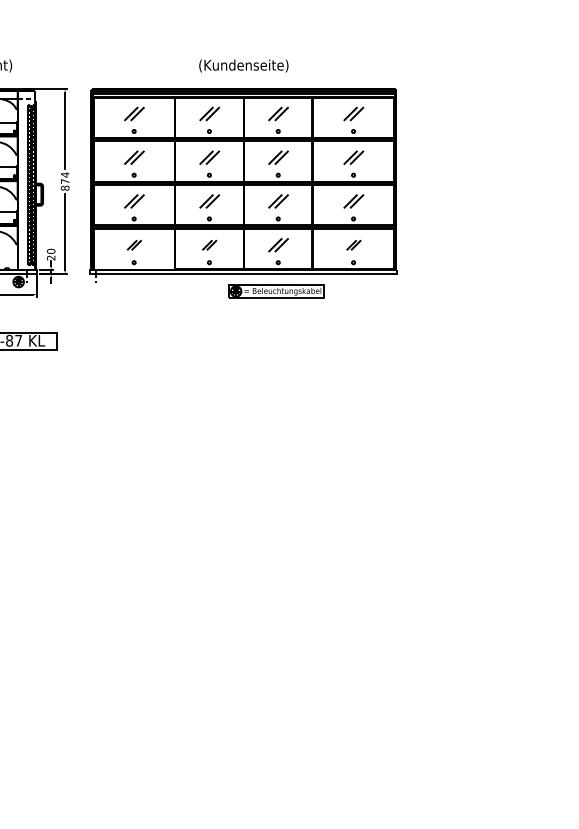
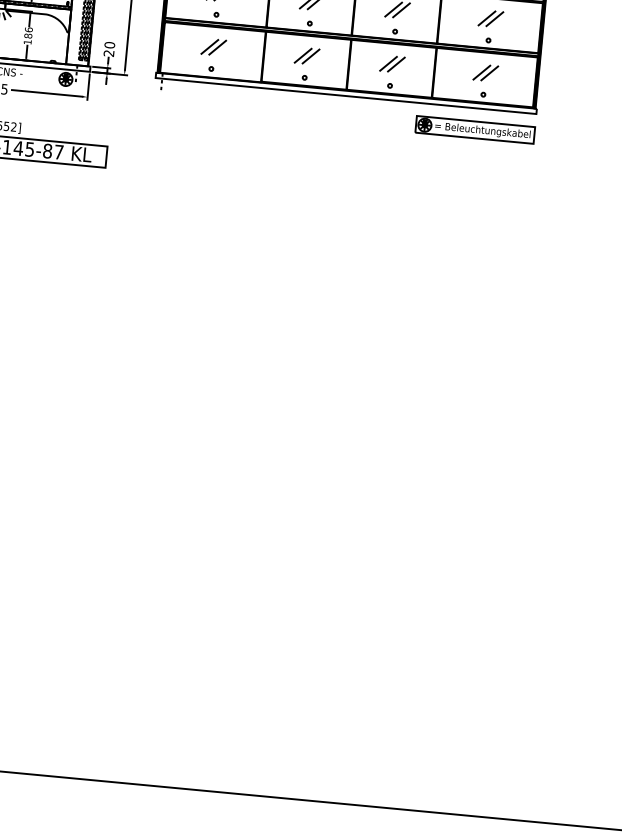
part: (134, 245) -> (213, 47), size x1.43
part: (209, 245) -> (306, 56), size x1.43
part: (353, 245) -> (485, 73), size x1.43
part: (276, 291) -> (474, 129), moved

